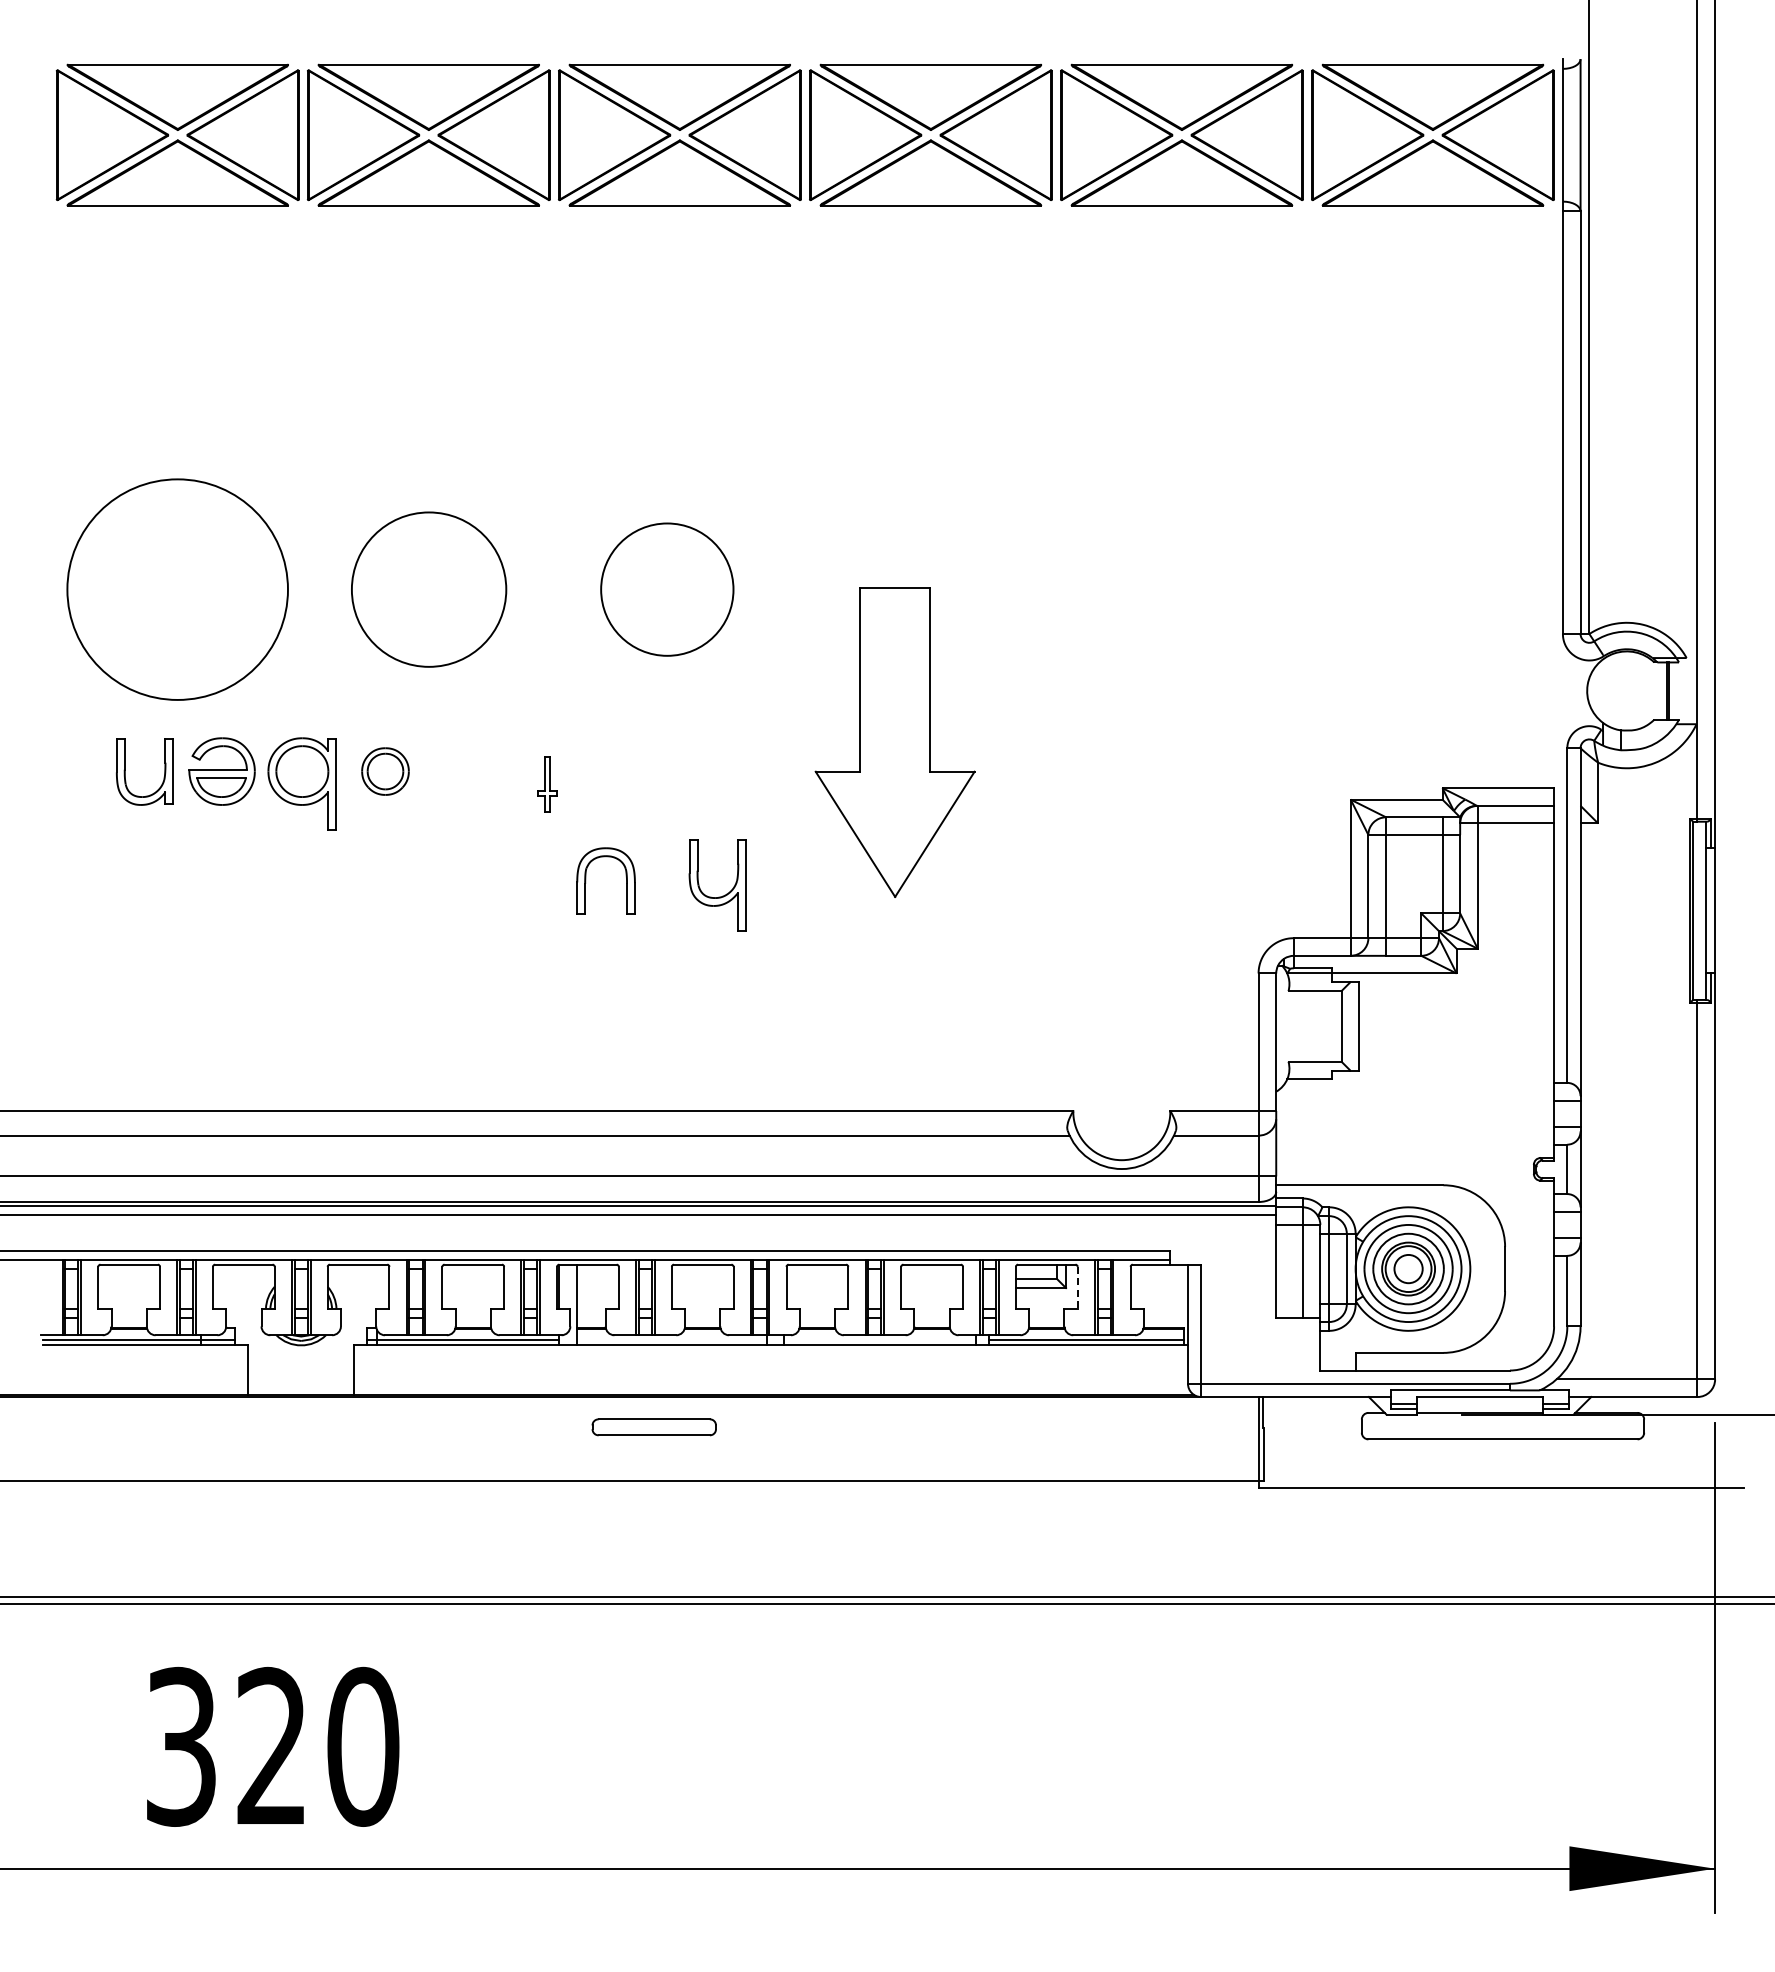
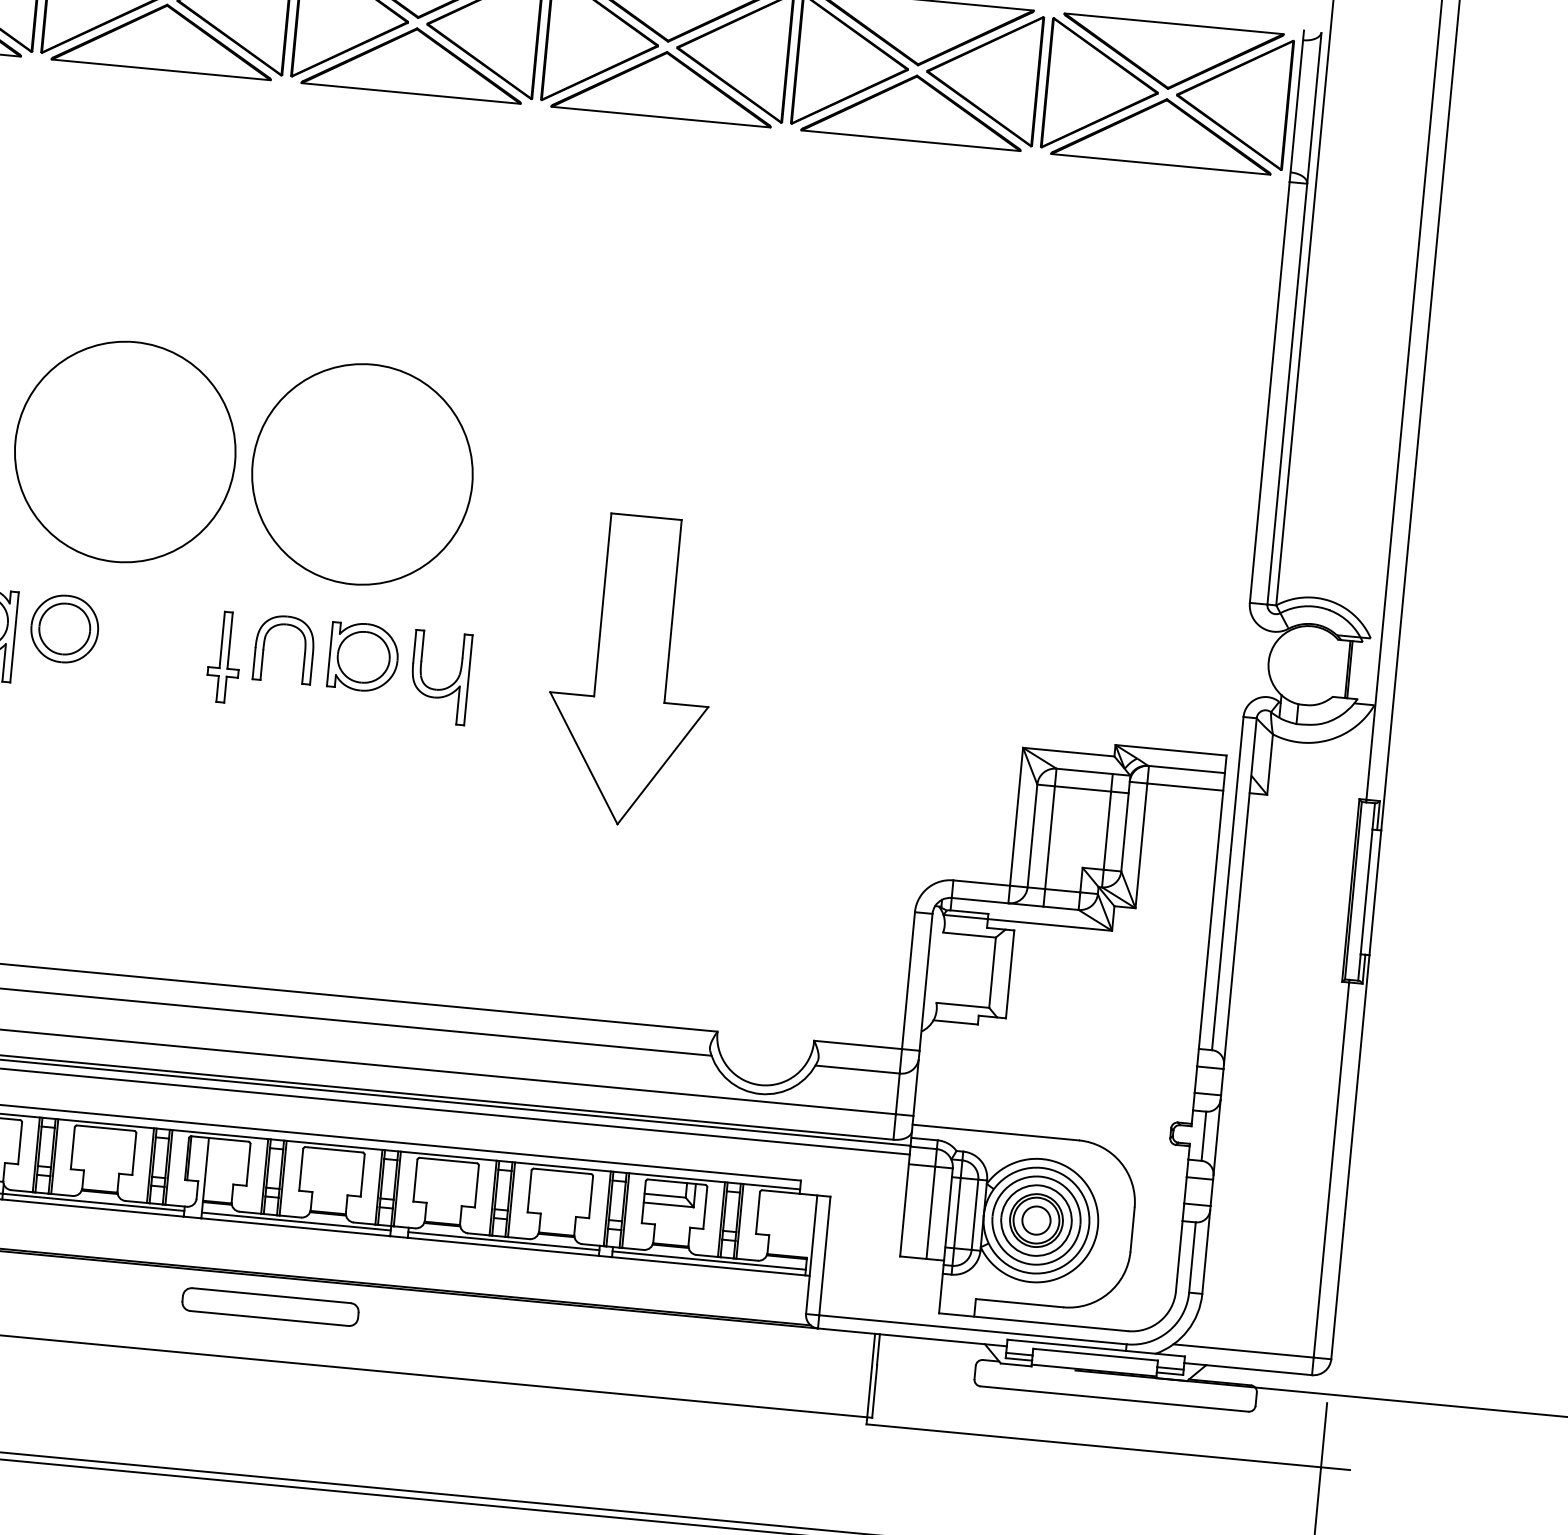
circle: (428, 589) -> (124, 451), size x1.43
circle: (667, 589) -> (362, 474), size x1.67
part: (894, 742) -> (631, 670), moved
part: (385, 771) -> (64, 628), size x1.43
part: (685, 771) -> (363, 657), added
part: (547, 784) -> (224, 657), size x1.67
part: (586, 880) -> (264, 646), moved
part: (718, 896) -> (439, 688), moved
line: (1077, 1287) -> (705, 1207), dashed -> solid
line: (671, 1339) -> (296, 1221), added
line: (880, 1339) -> (504, 1241), added
part: (654, 1427) -> (270, 1307), size x1.43

